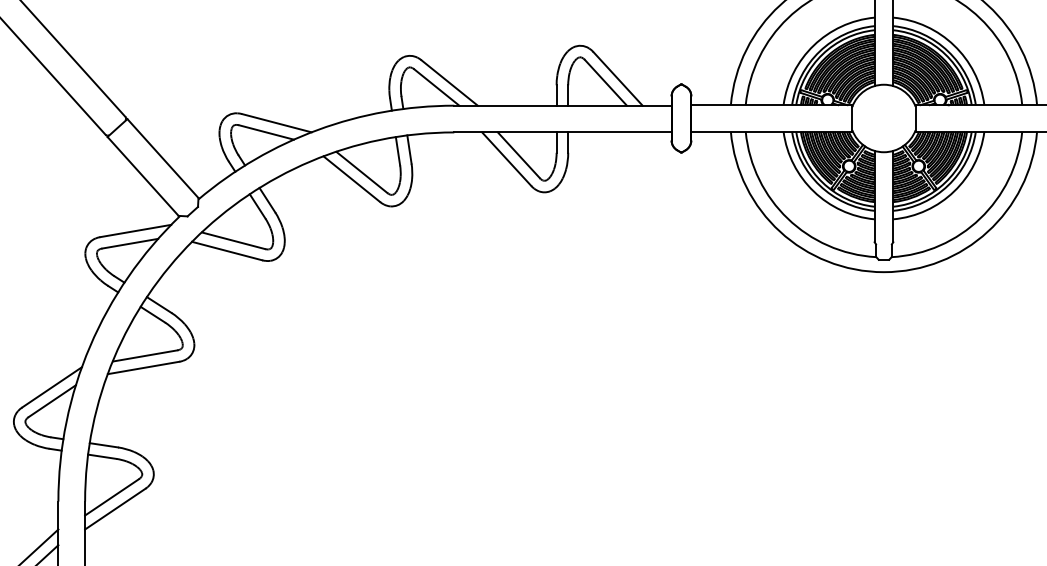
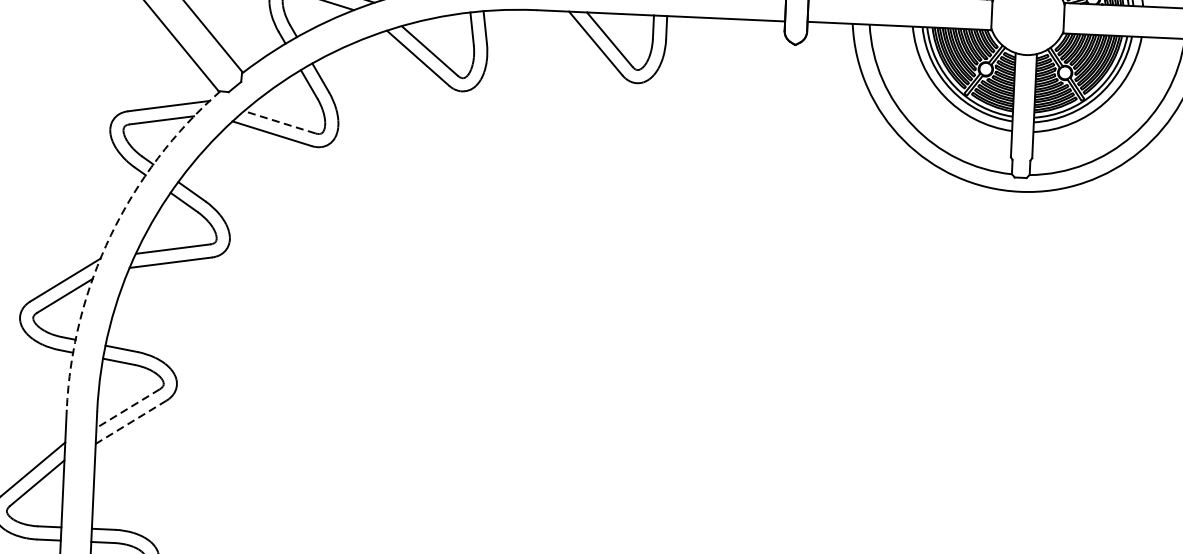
line: (233, 240) -> (279, 122), solid -> dashed
arc: (90, 346) -> (111, 235), solid -> dashed
line: (111, 497) -> (127, 408), solid -> dashed
line: (114, 509) -> (130, 422), solid -> dashed

